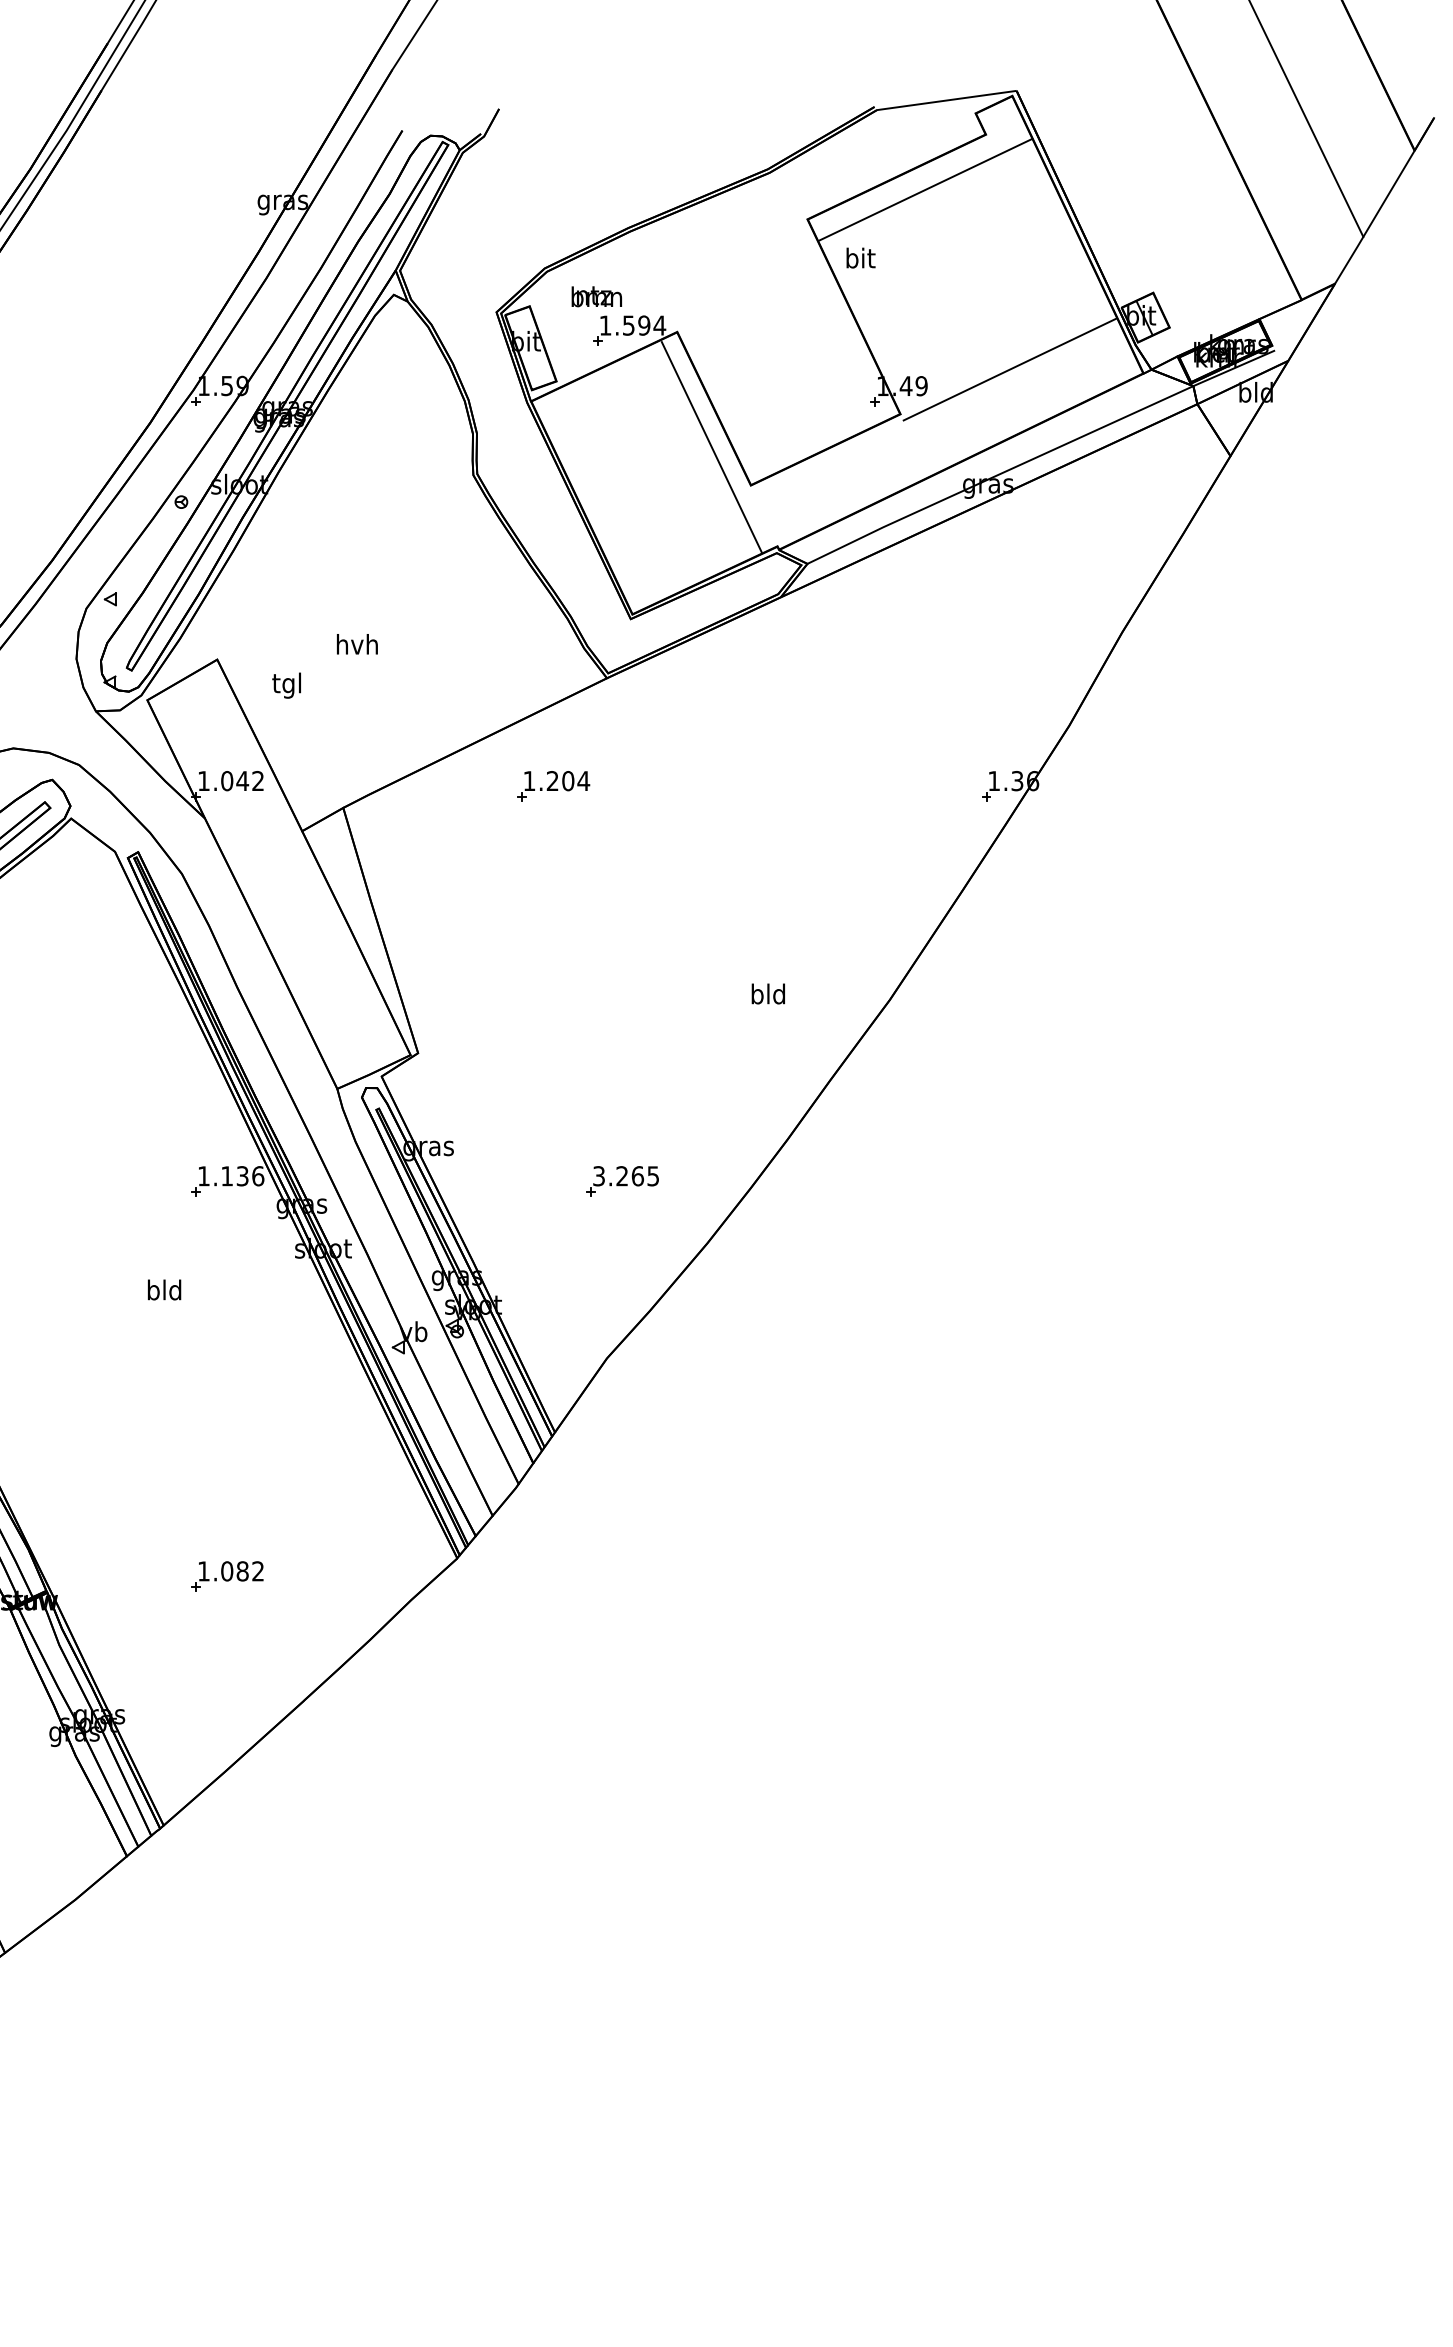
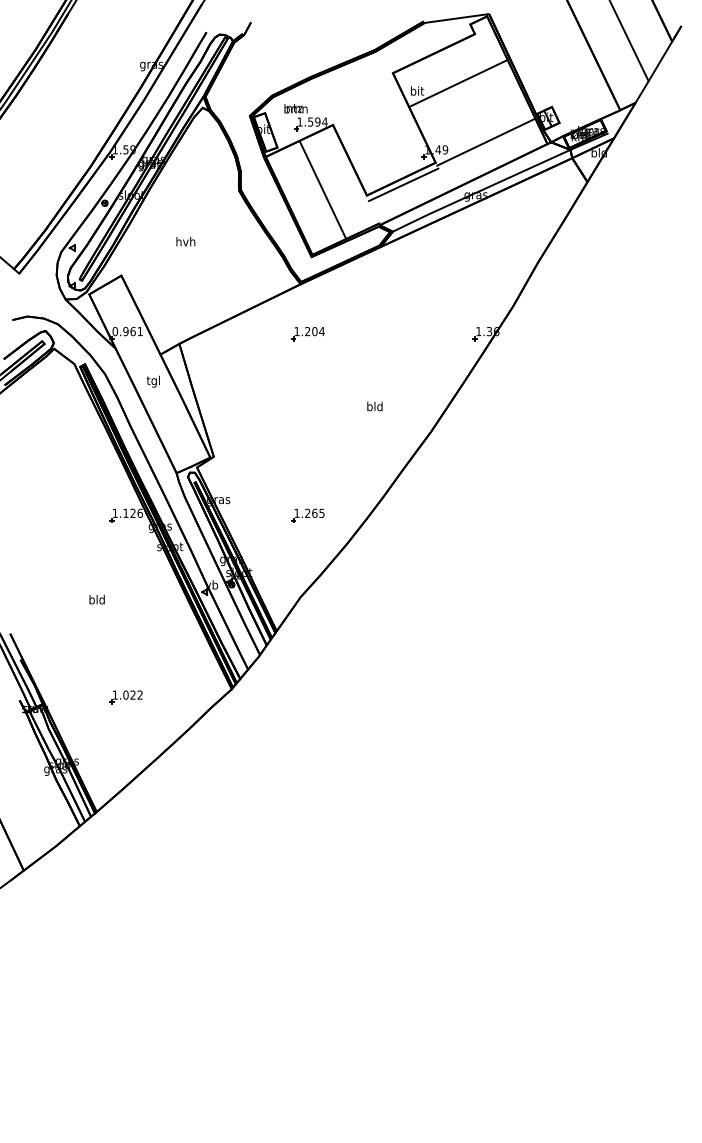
line: (926, 189) -> (458, 83), moved
line: (710, 446) -> (322, 189), moved
line: (830, 461) -> (403, 184), added
text: (356, 643) -> (185, 241), moved
text: (284, 685) -> (152, 381), moved
text: (230, 780) -> (127, 331), 1.042 -> 0.961
part: (552, 787) -> (307, 334), moved
text: (767, 993) -> (374, 406), moved
text: (597, 1174) -> (296, 512), 3.265 -> 1.265
text: (241, 1176) -> (132, 513), 1.136 -> 1.126
text: (163, 1289) -> (96, 599), moved
text: (241, 1570) -> (132, 694), 1.082 -> 1.022

